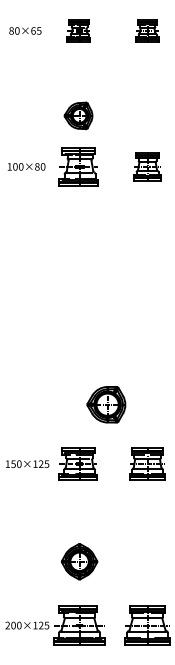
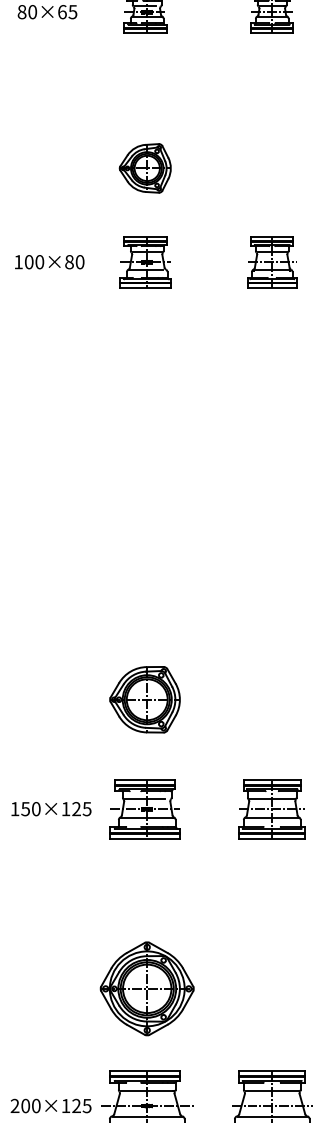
part: (78, 166) -> (145, 261), size x0.71
part: (106, 404) -> (145, 699), moved
part: (79, 561) -> (147, 988), size x1.43

